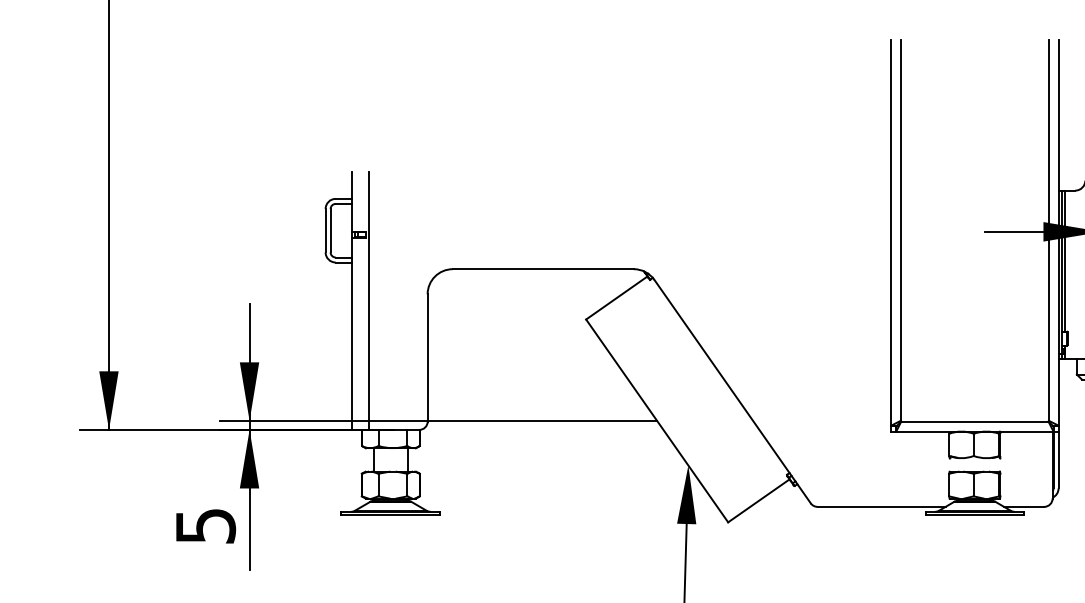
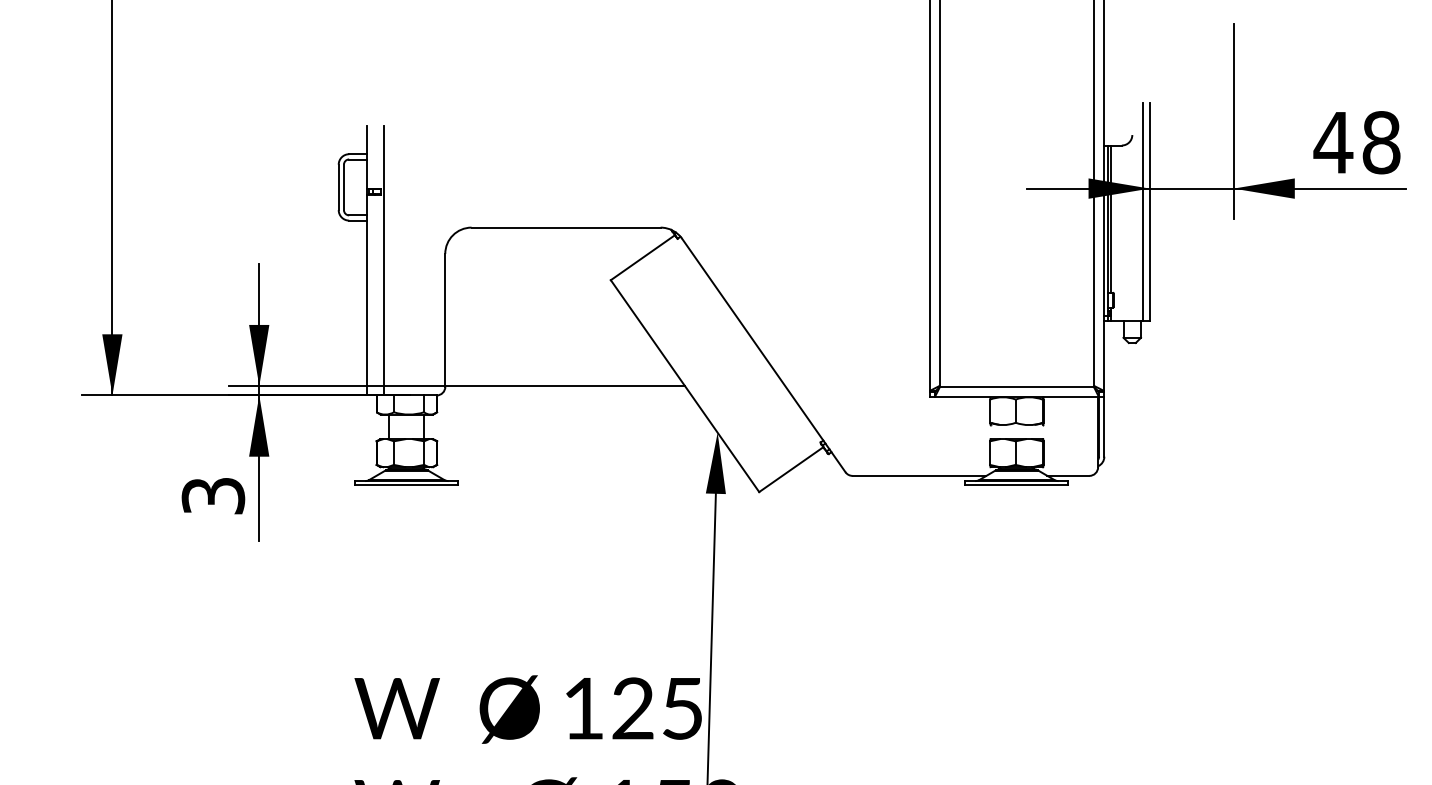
text: (204, 525) -> (212, 495), 5 -> 3

